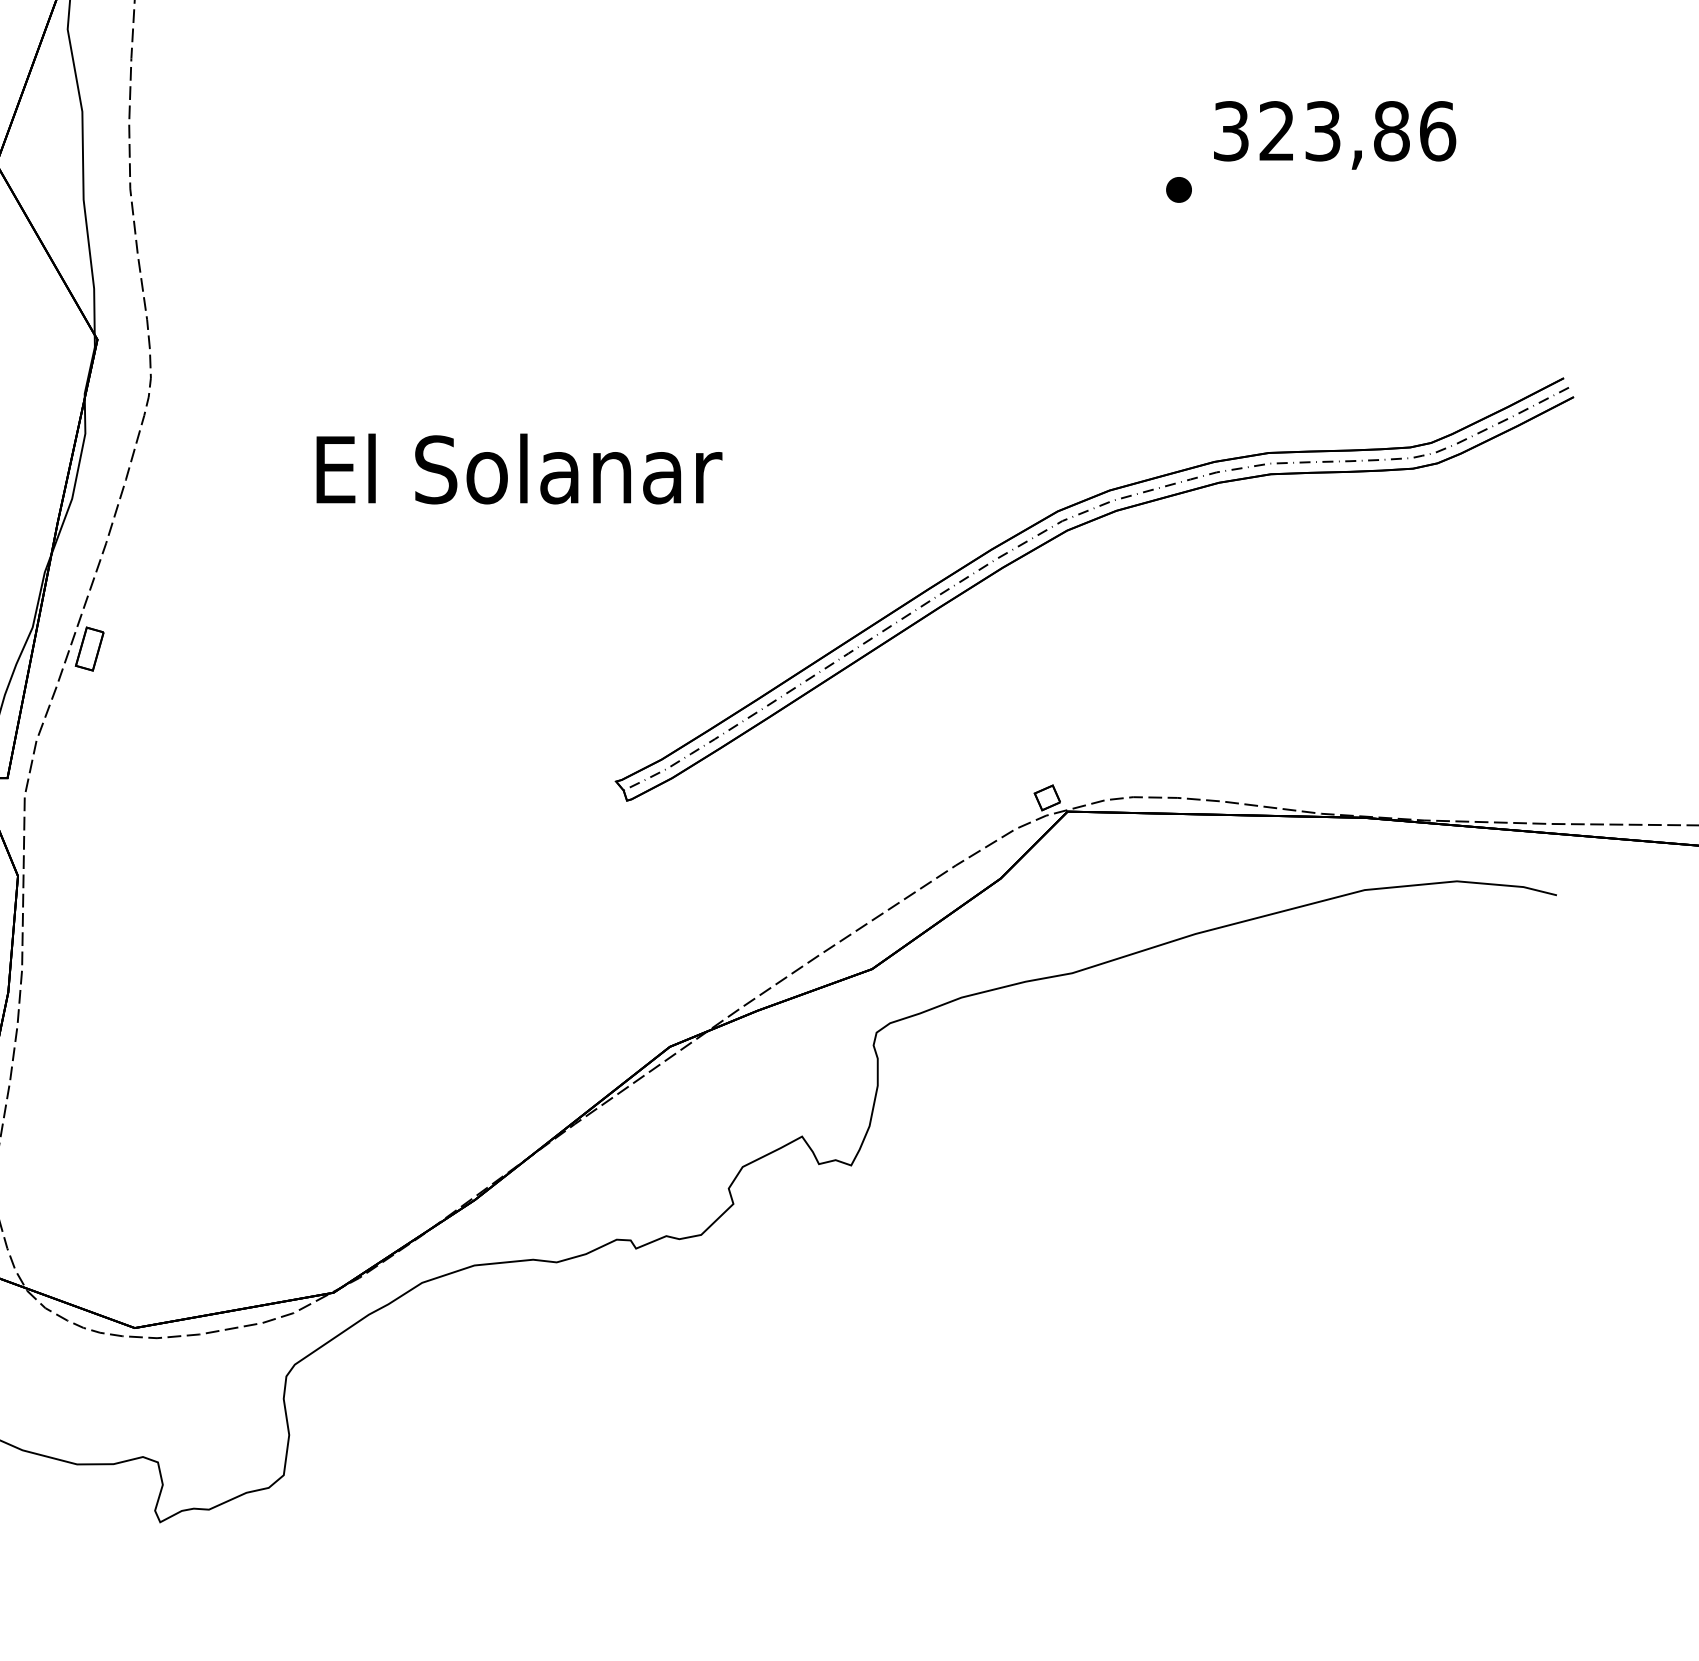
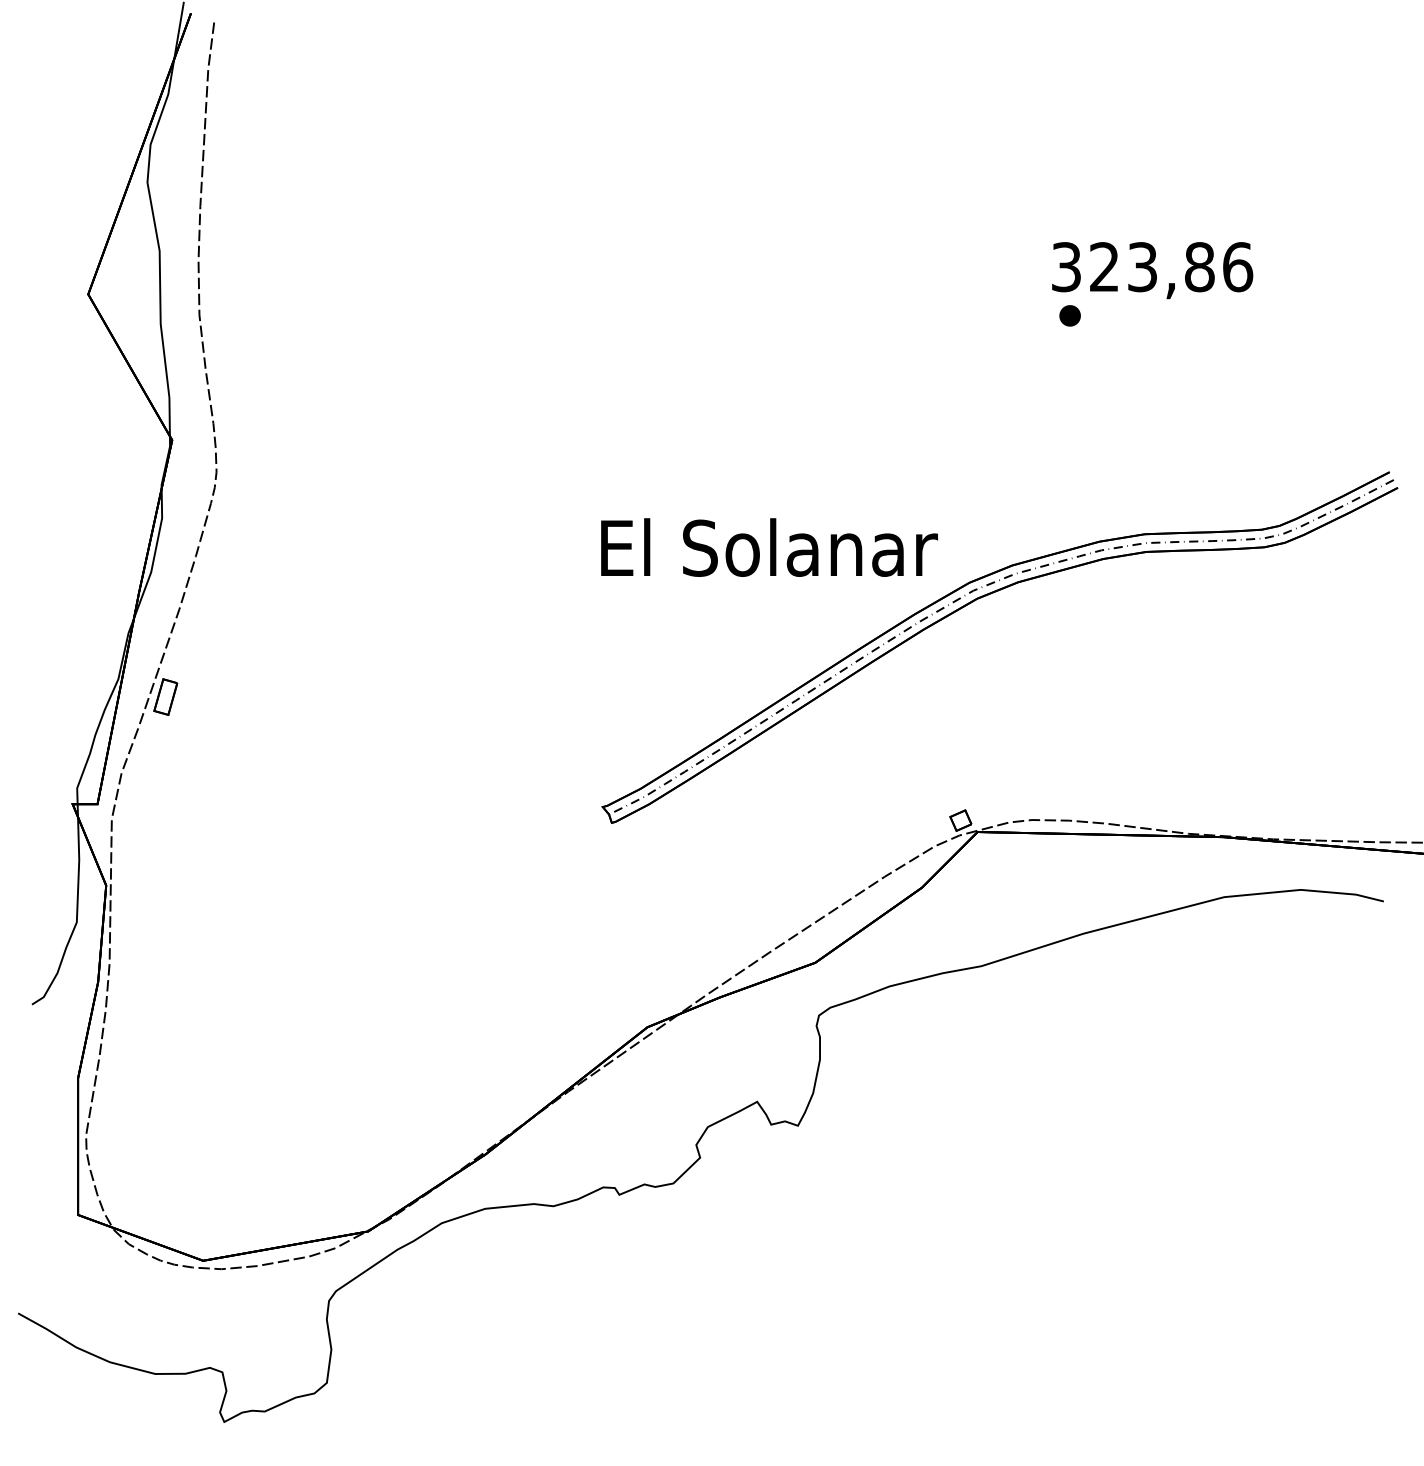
text: (1334, 135) -> (1152, 270), moved
text: (519, 468) -> (769, 547), moved

